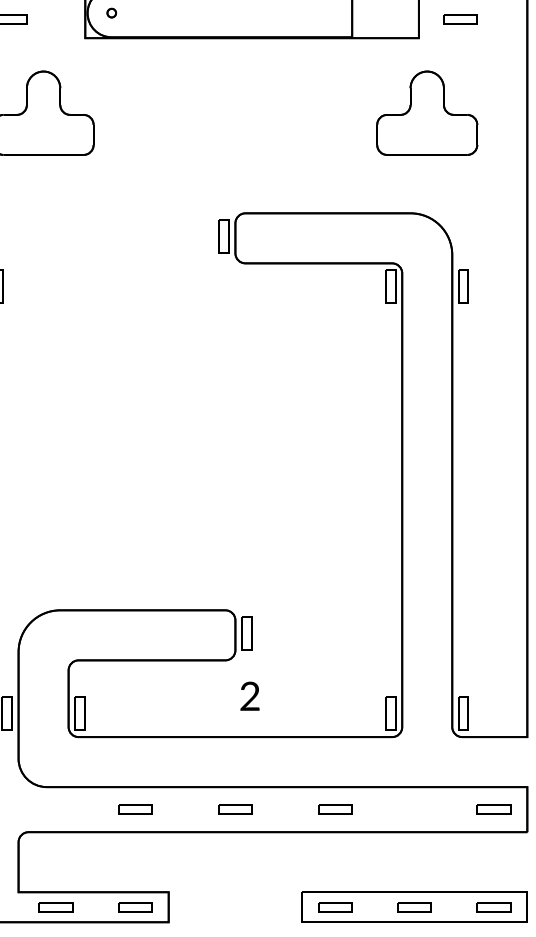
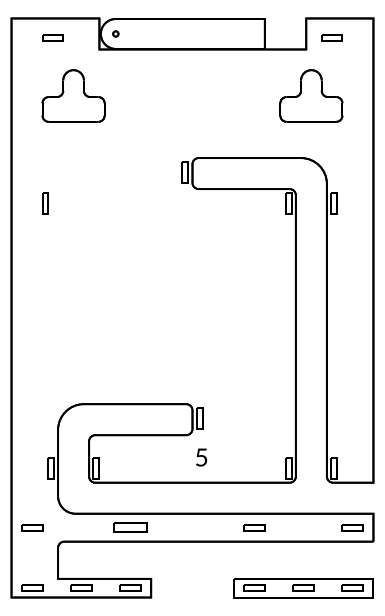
text: (249, 696) -> (201, 457), 2 -> 5
part: (135, 809) -> (130, 527), size x1.6
part: (235, 809) -> (192, 527), removed

